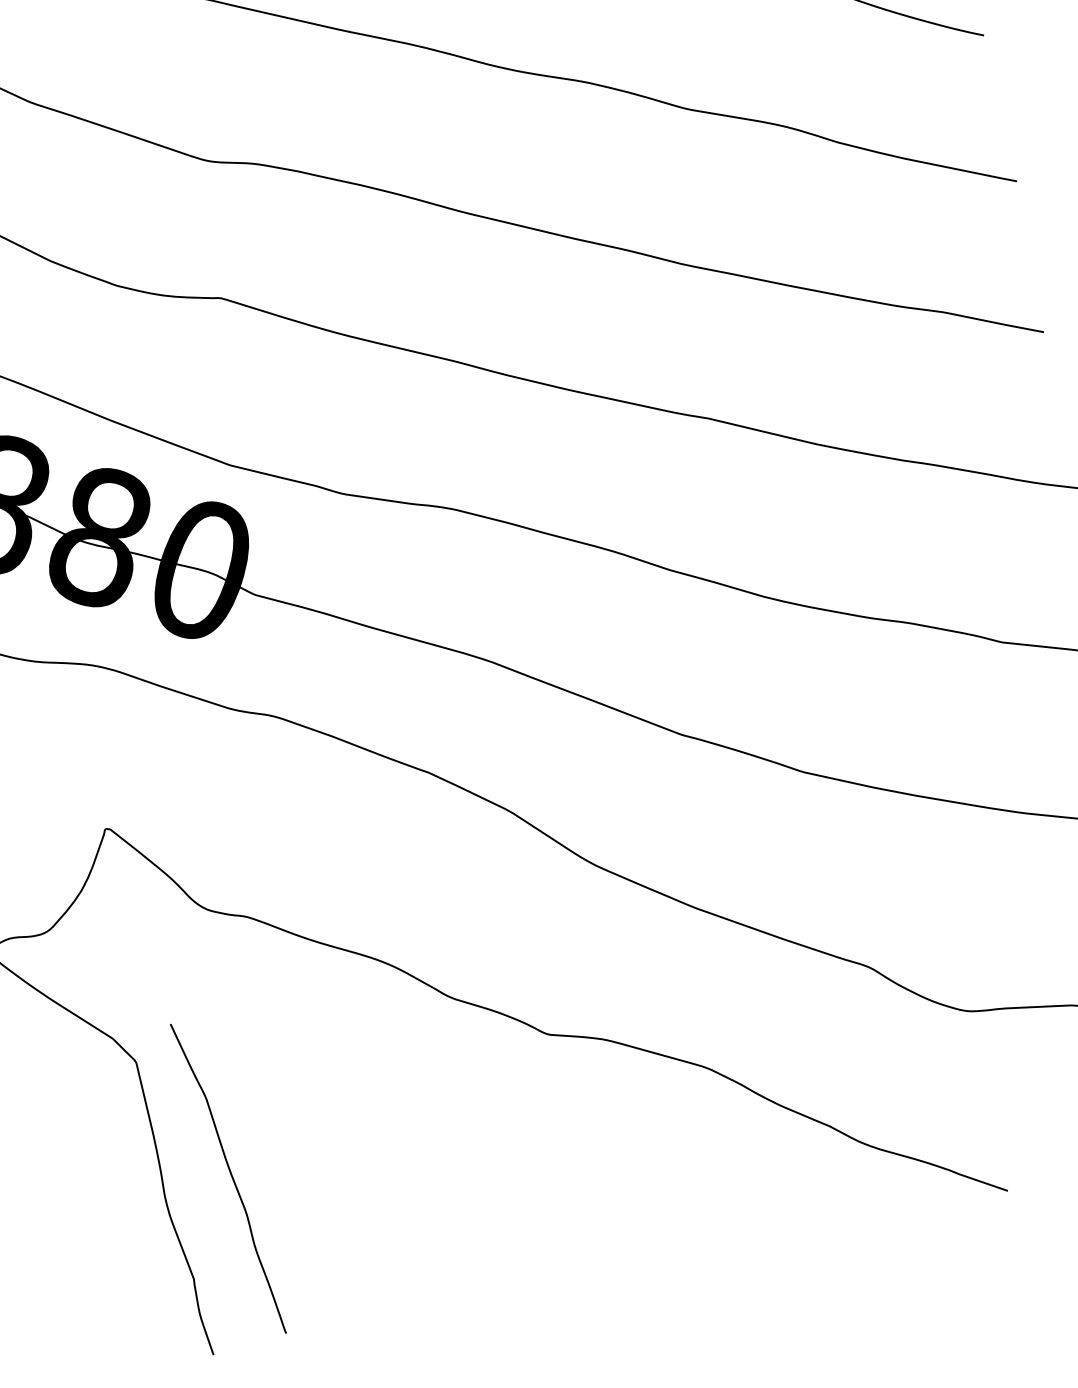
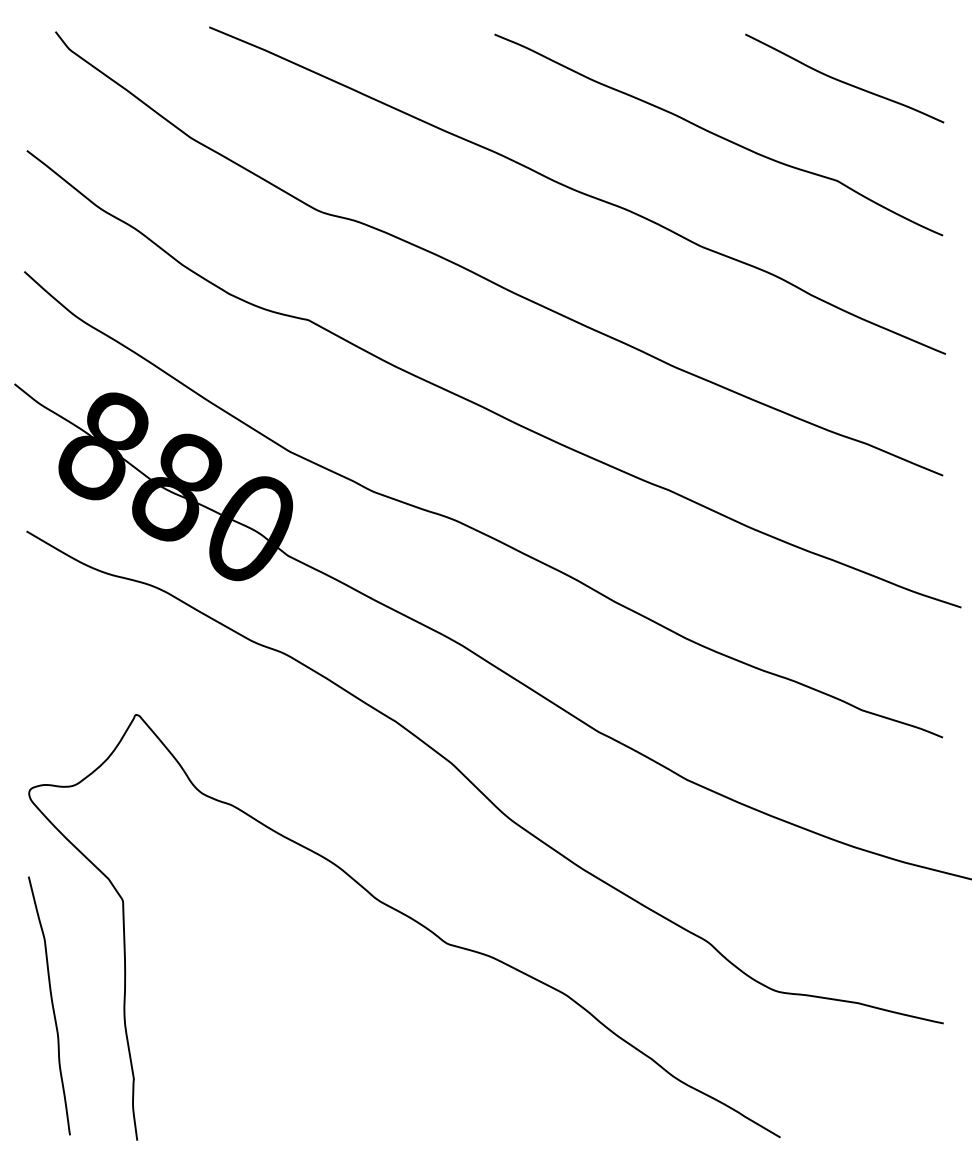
curve: (230, 1177) -> (51, 1005), moved

